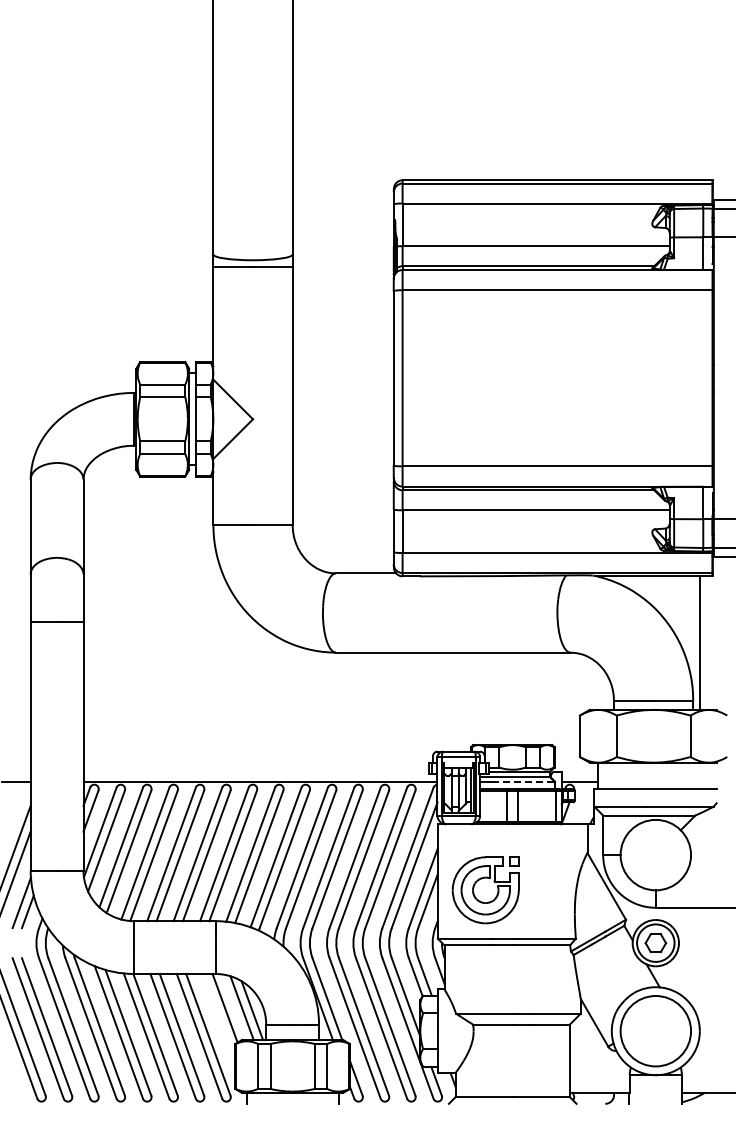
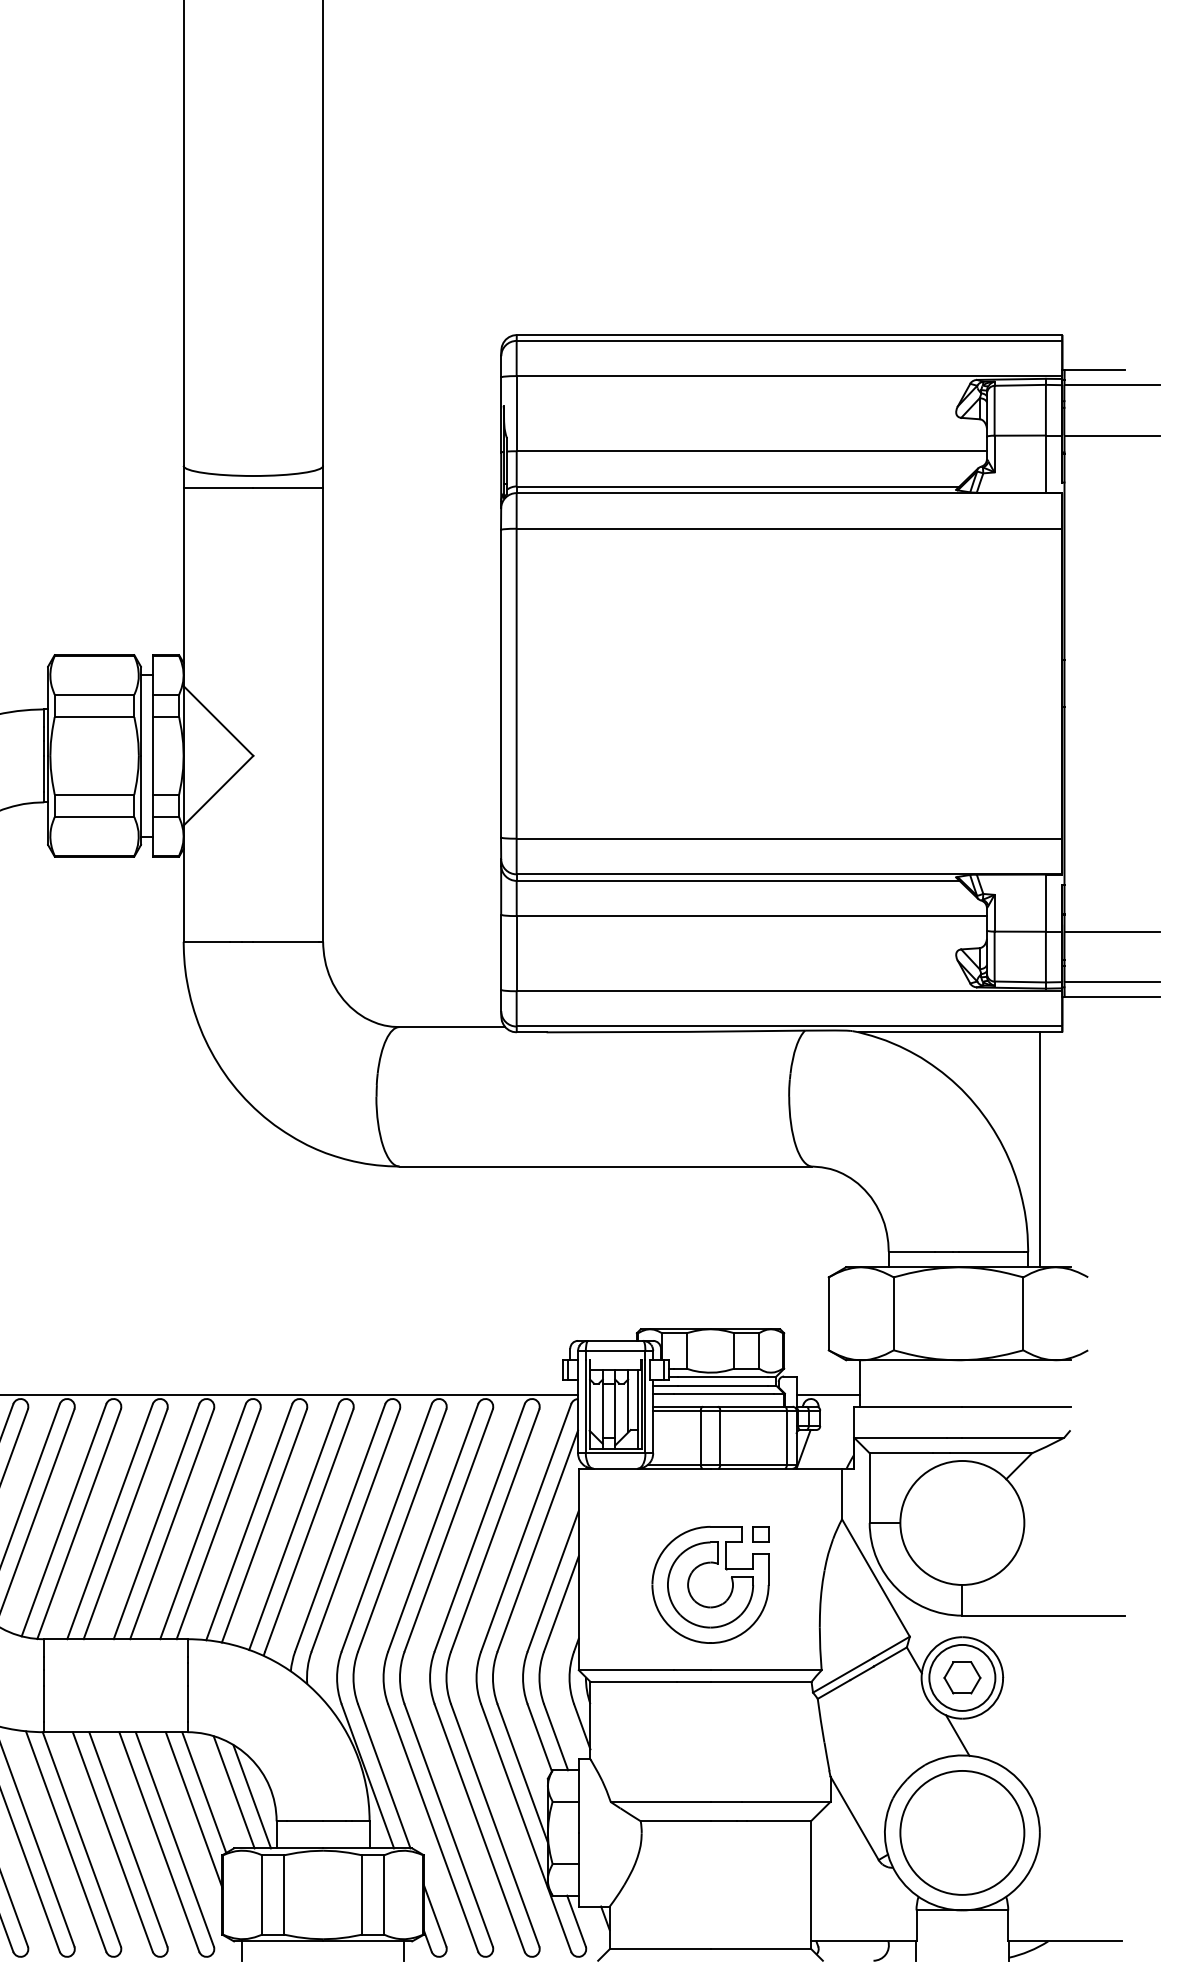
line: (520, 781) -> (724, 1393), dashed -> solid
part: (485, 890) -> (710, 1585), moved
line: (219, 1017) -> (194, 1808), added

